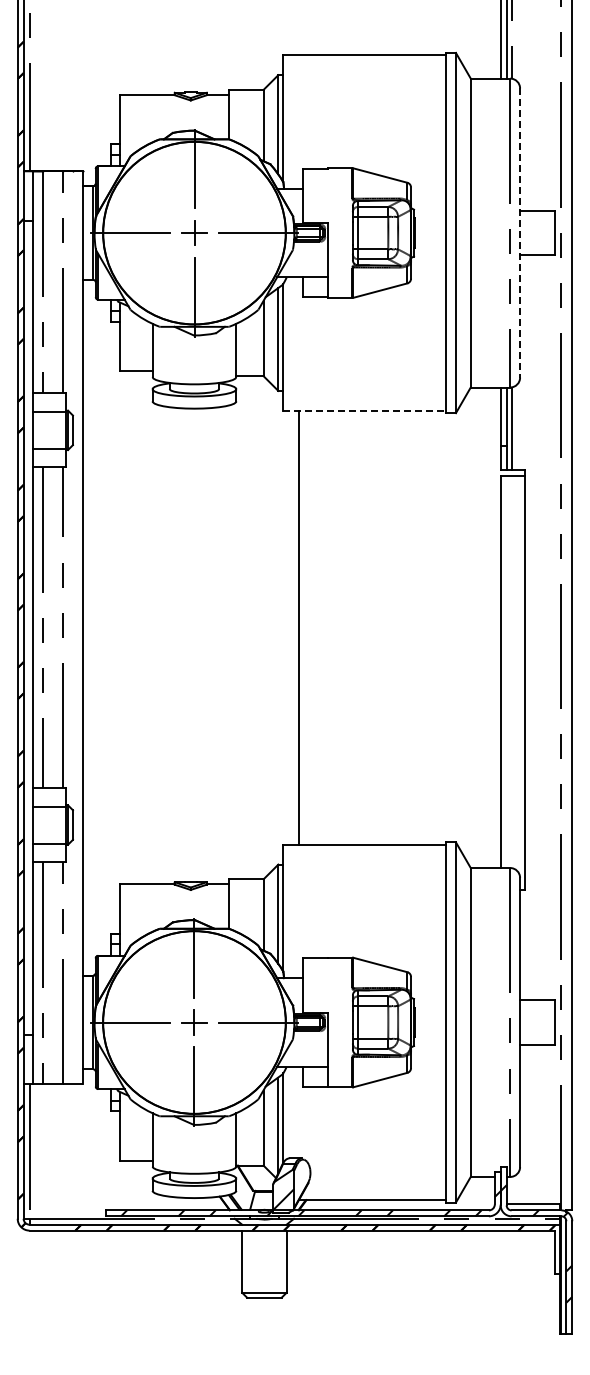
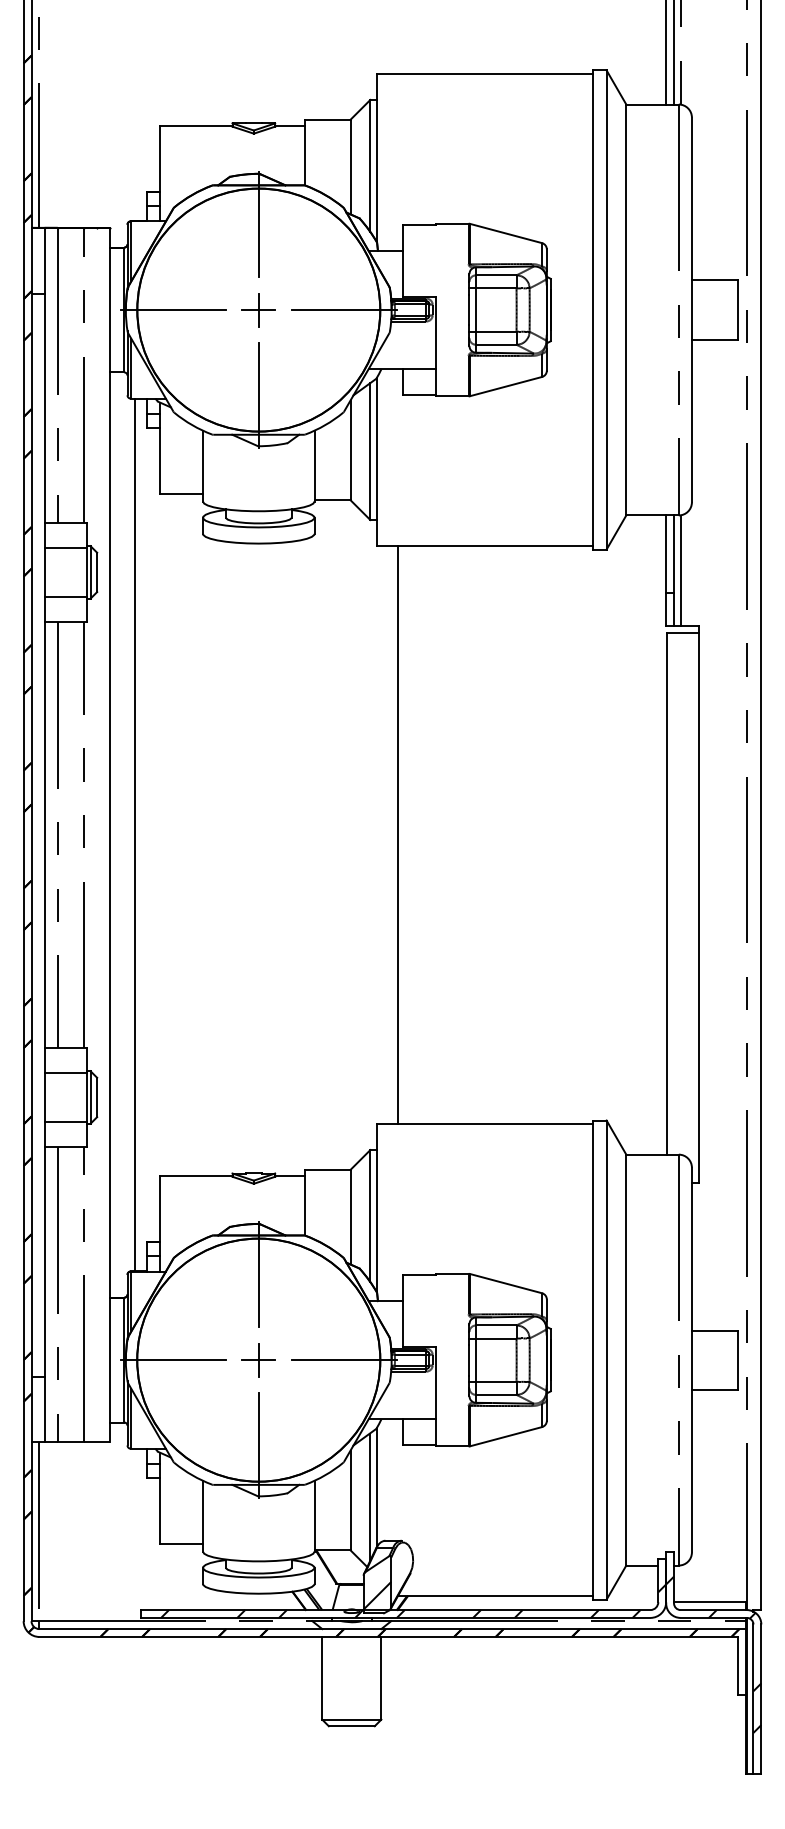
line: (520, 233) -> (692, 310), dashed -> solid
line: (365, 410) -> (486, 546), dashed -> solid
line: (101, 627) -> (135, 834), added

